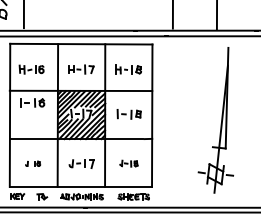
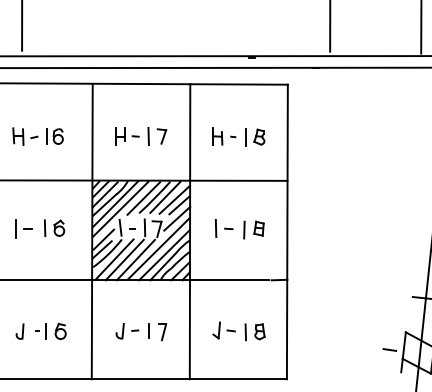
part: (32, 102) -> (39, 227), moved
part: (32, 163) -> (39, 330), size x1.67
part: (128, 163) -> (238, 330), size x1.43

